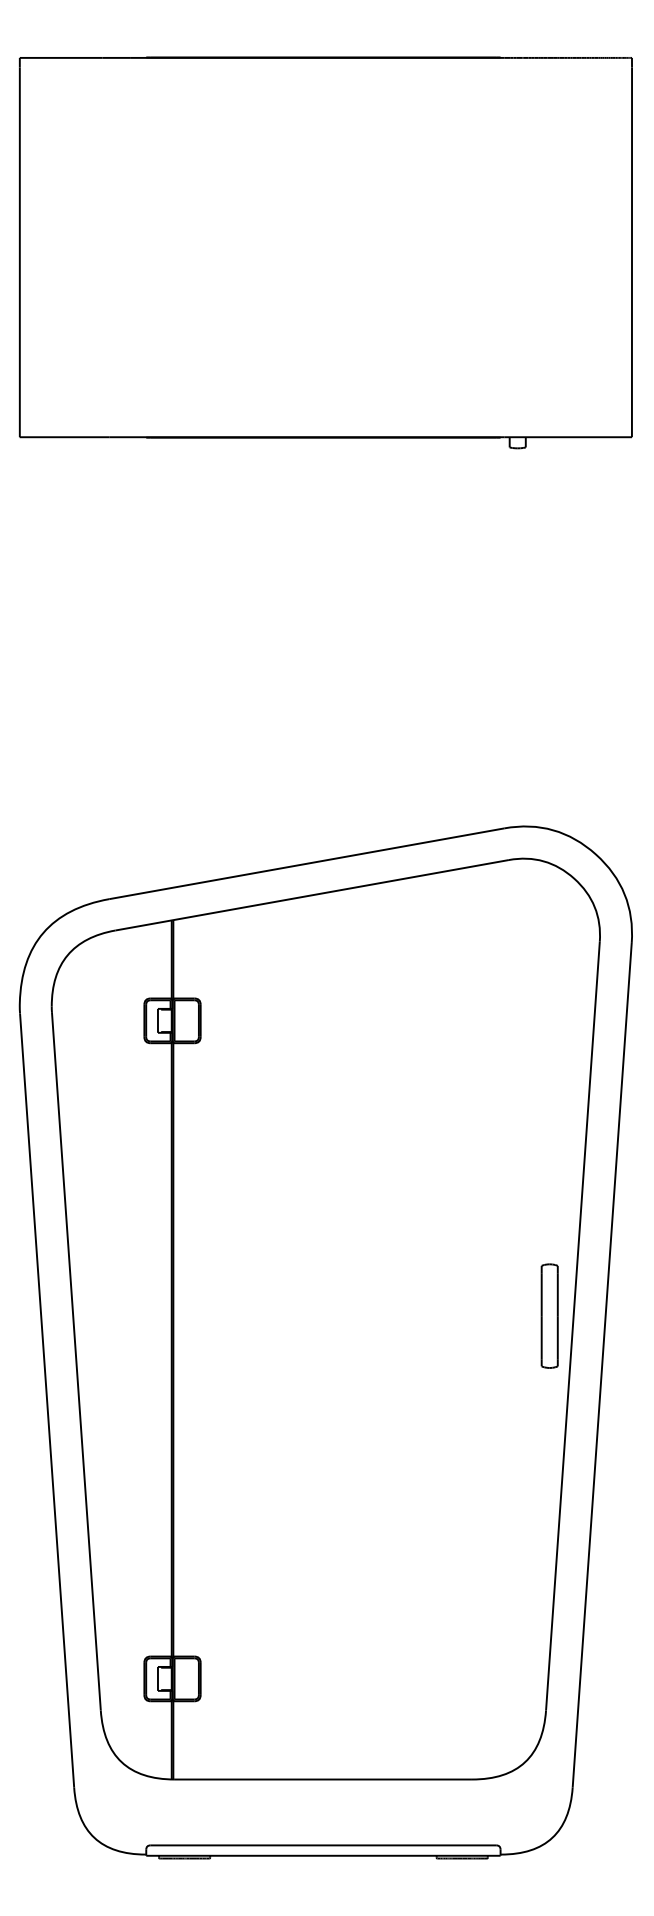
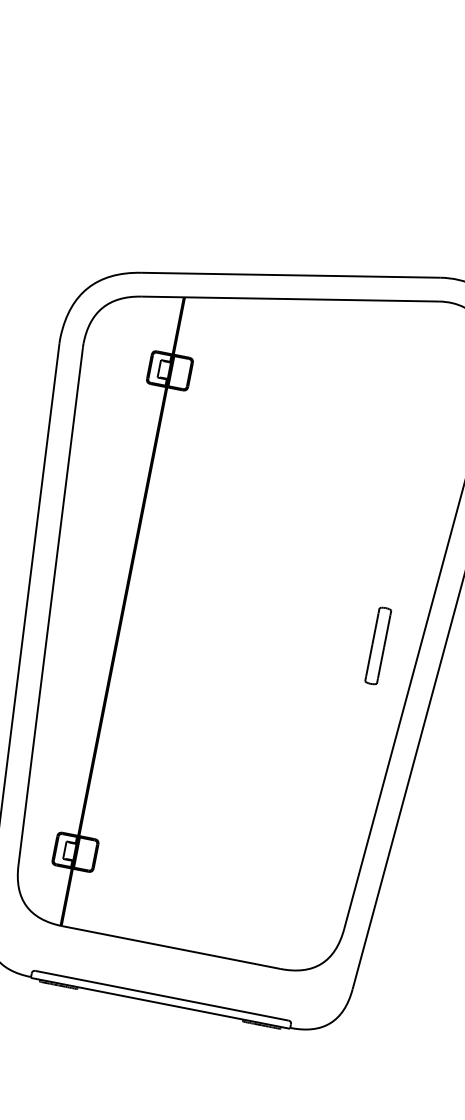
part: (549, 1315) -> (378, 645), moved

